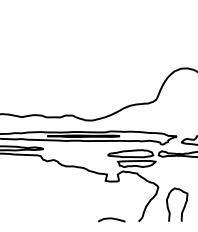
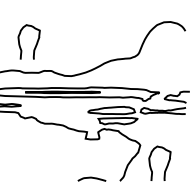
curve: (57, 89) -> (35, 43), added

